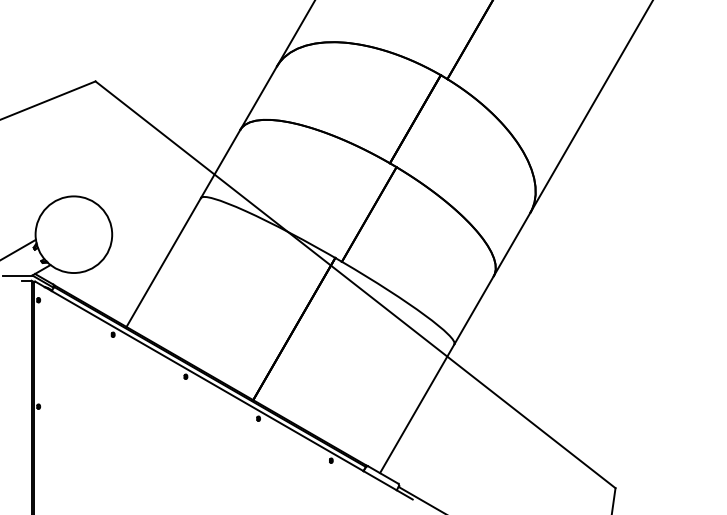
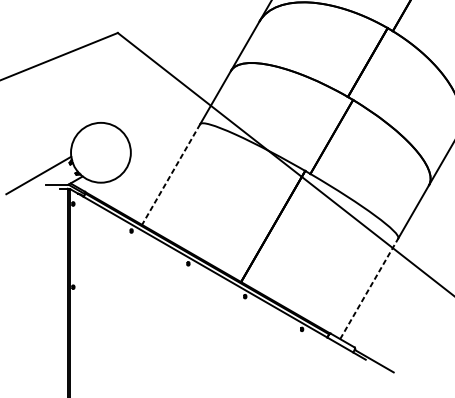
line: (163, 262) -> (170, 174), solid -> dashed
line: (417, 408) -> (369, 288), solid -> dashed

